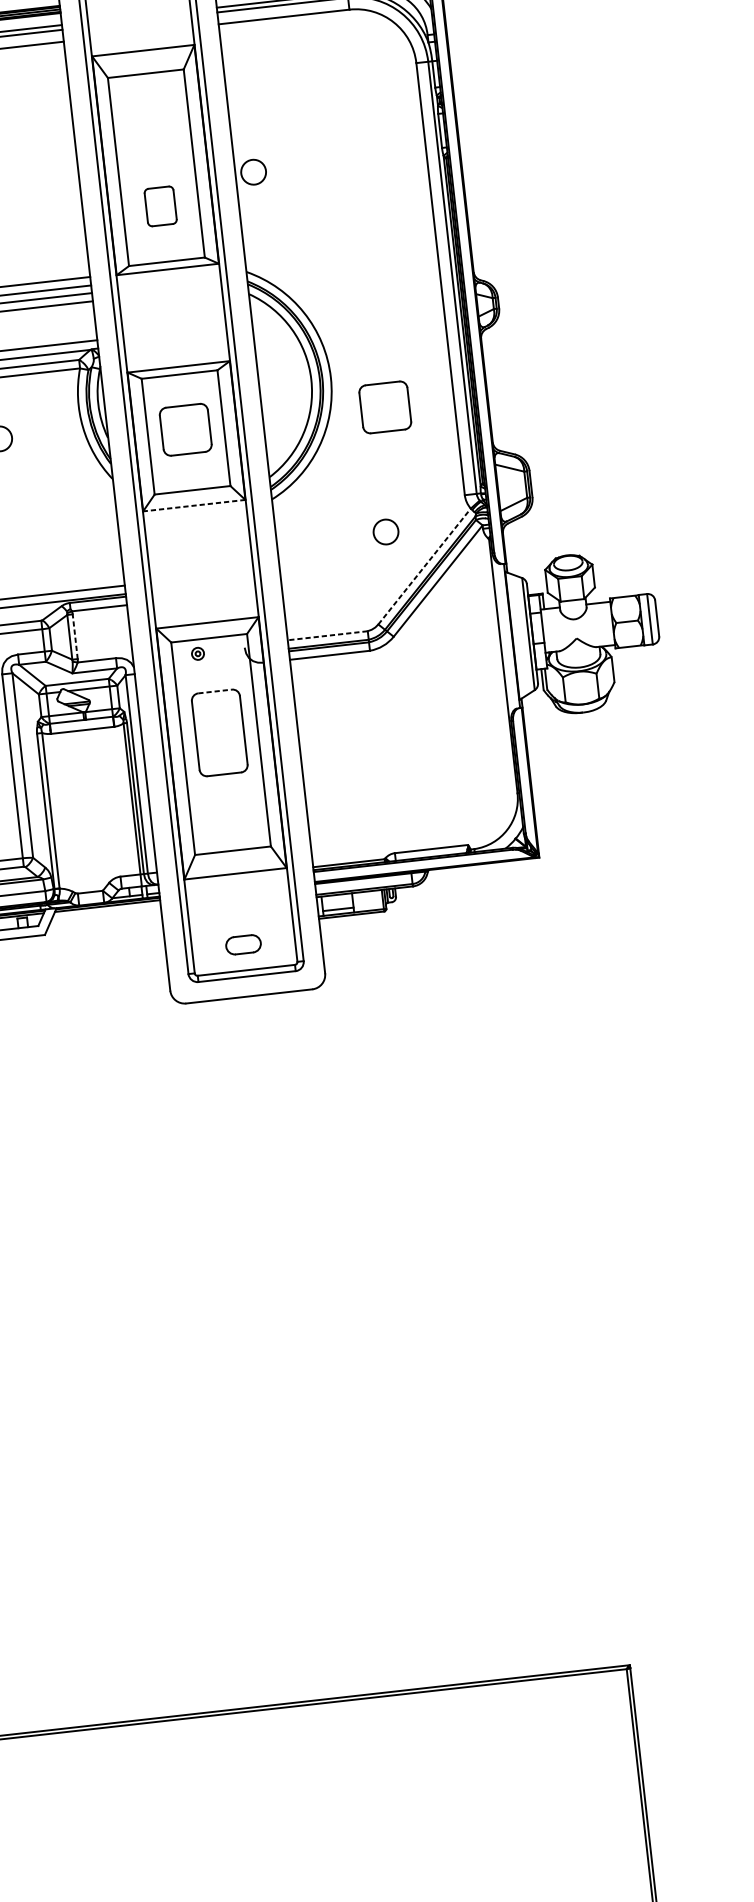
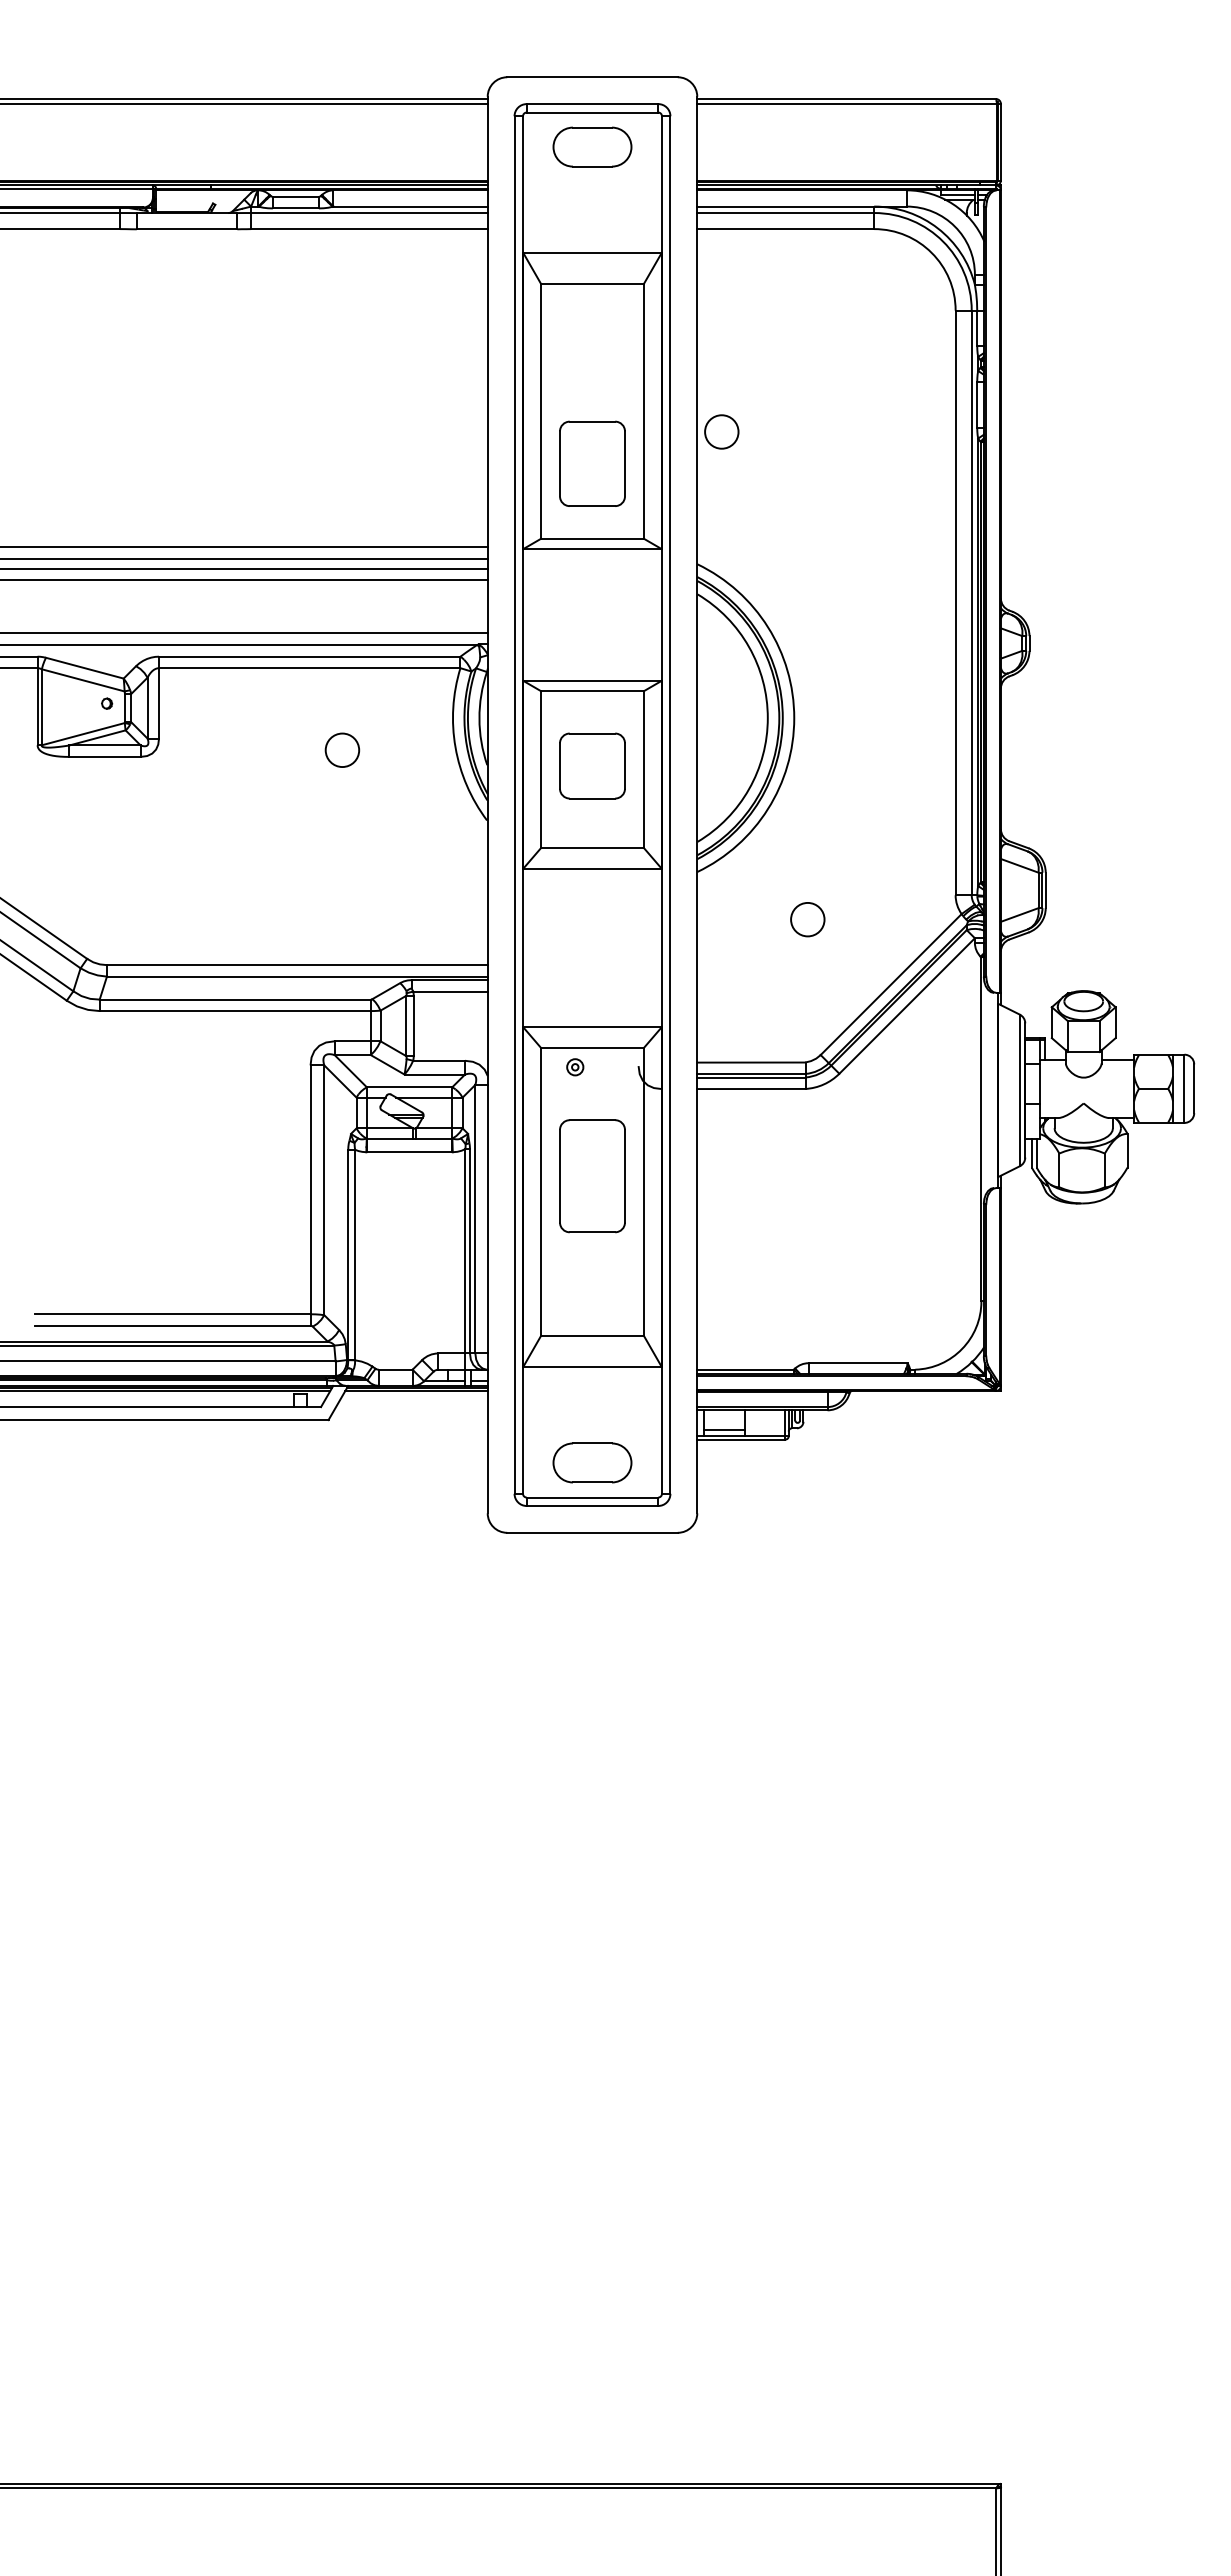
part: (160, 206) -> (592, 463), size x1.67
part: (385, 407) -> (862, 765), removed
line: (194, 505) -> (592, 868), dashed -> solid
circle: (385, 531) -> (807, 919), moved
line: (424, 566) -> (891, 984), dashed -> solid
line: (327, 635) -> (751, 1062), dashed -> solid
line: (75, 636) -> (413, 1025), dashed -> solid
line: (215, 691) -> (592, 1120), dashed -> solid
part: (243, 944) -> (592, 1462), size x1.67

